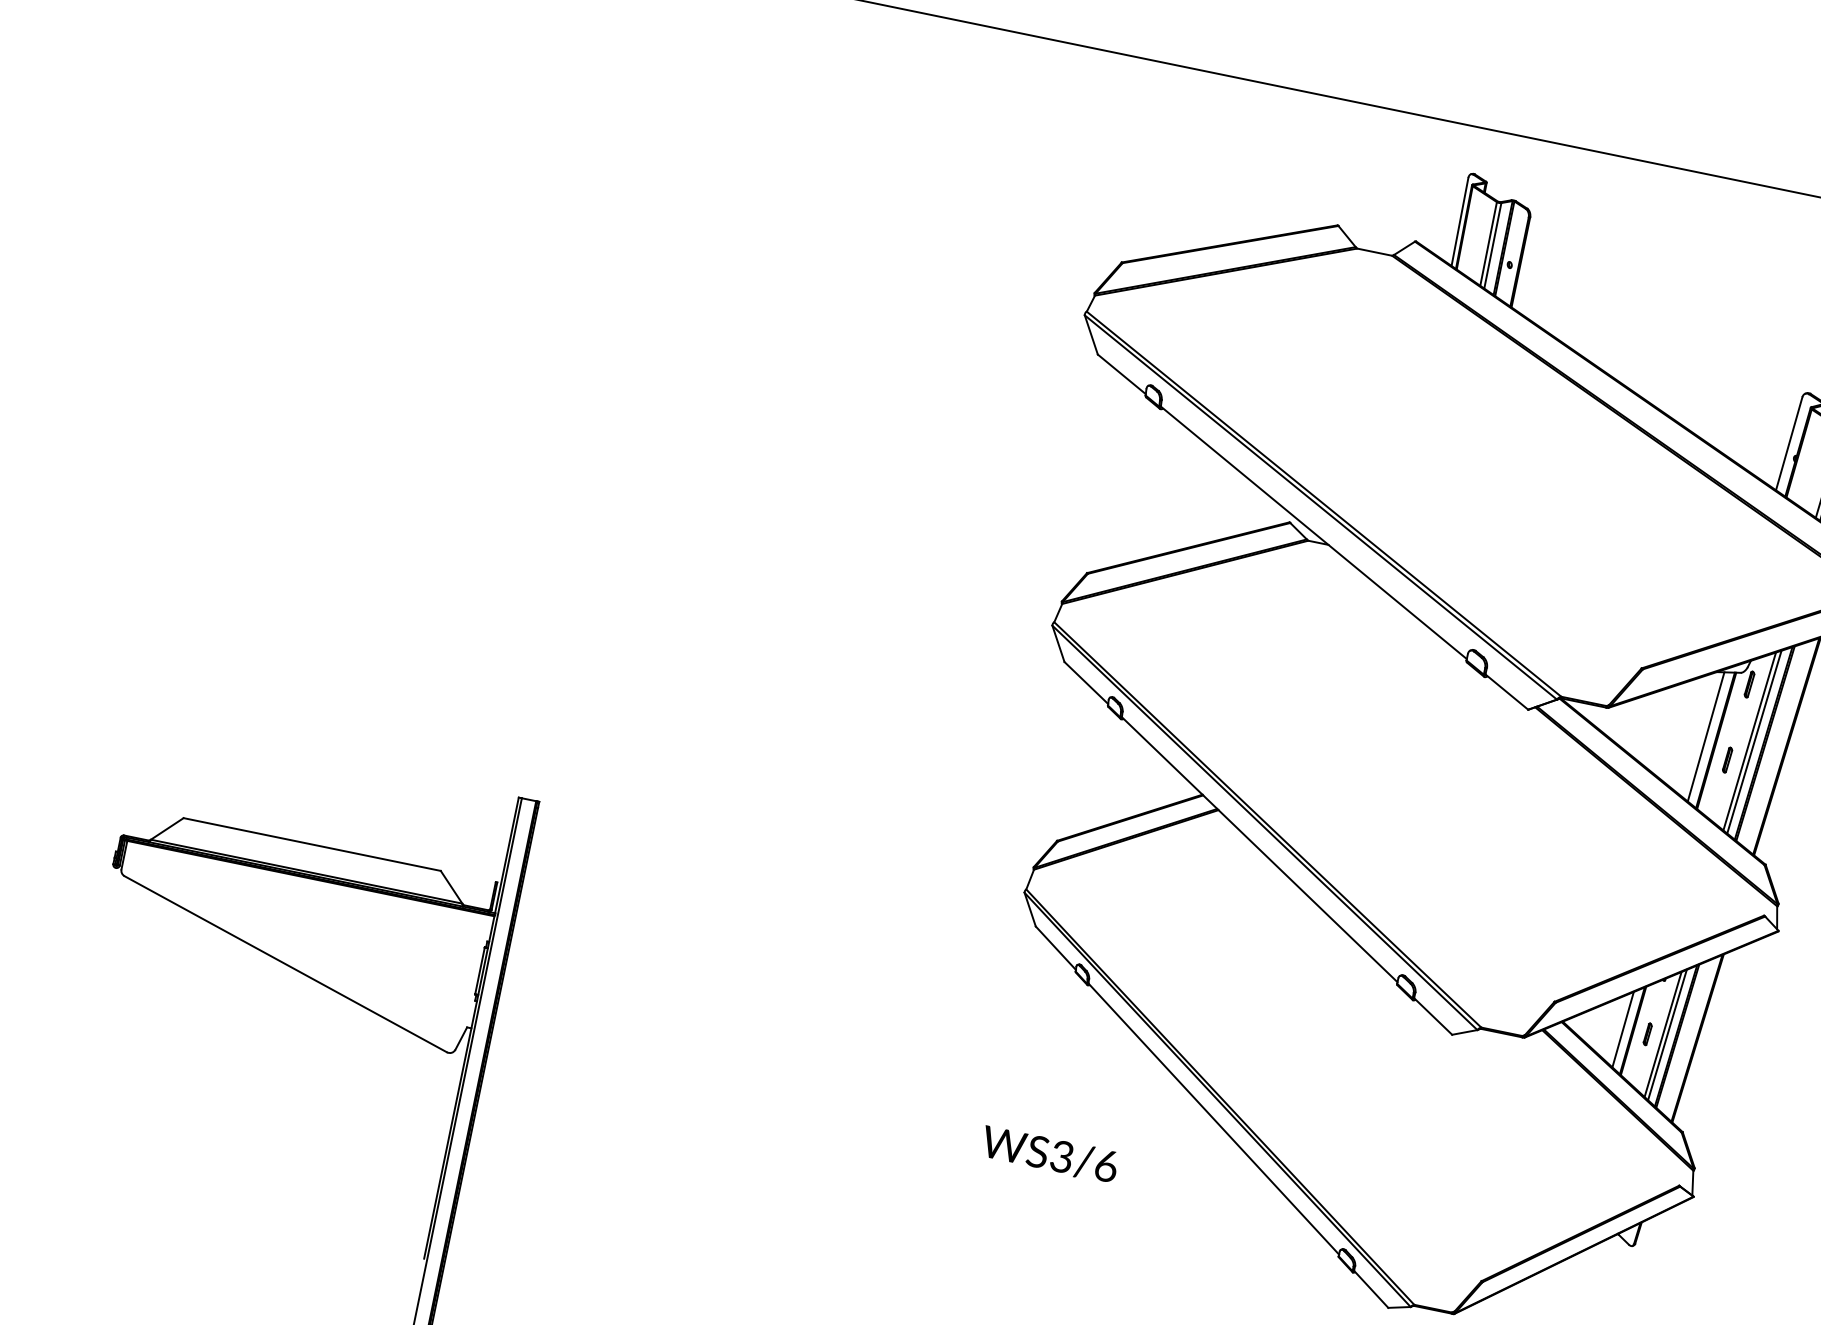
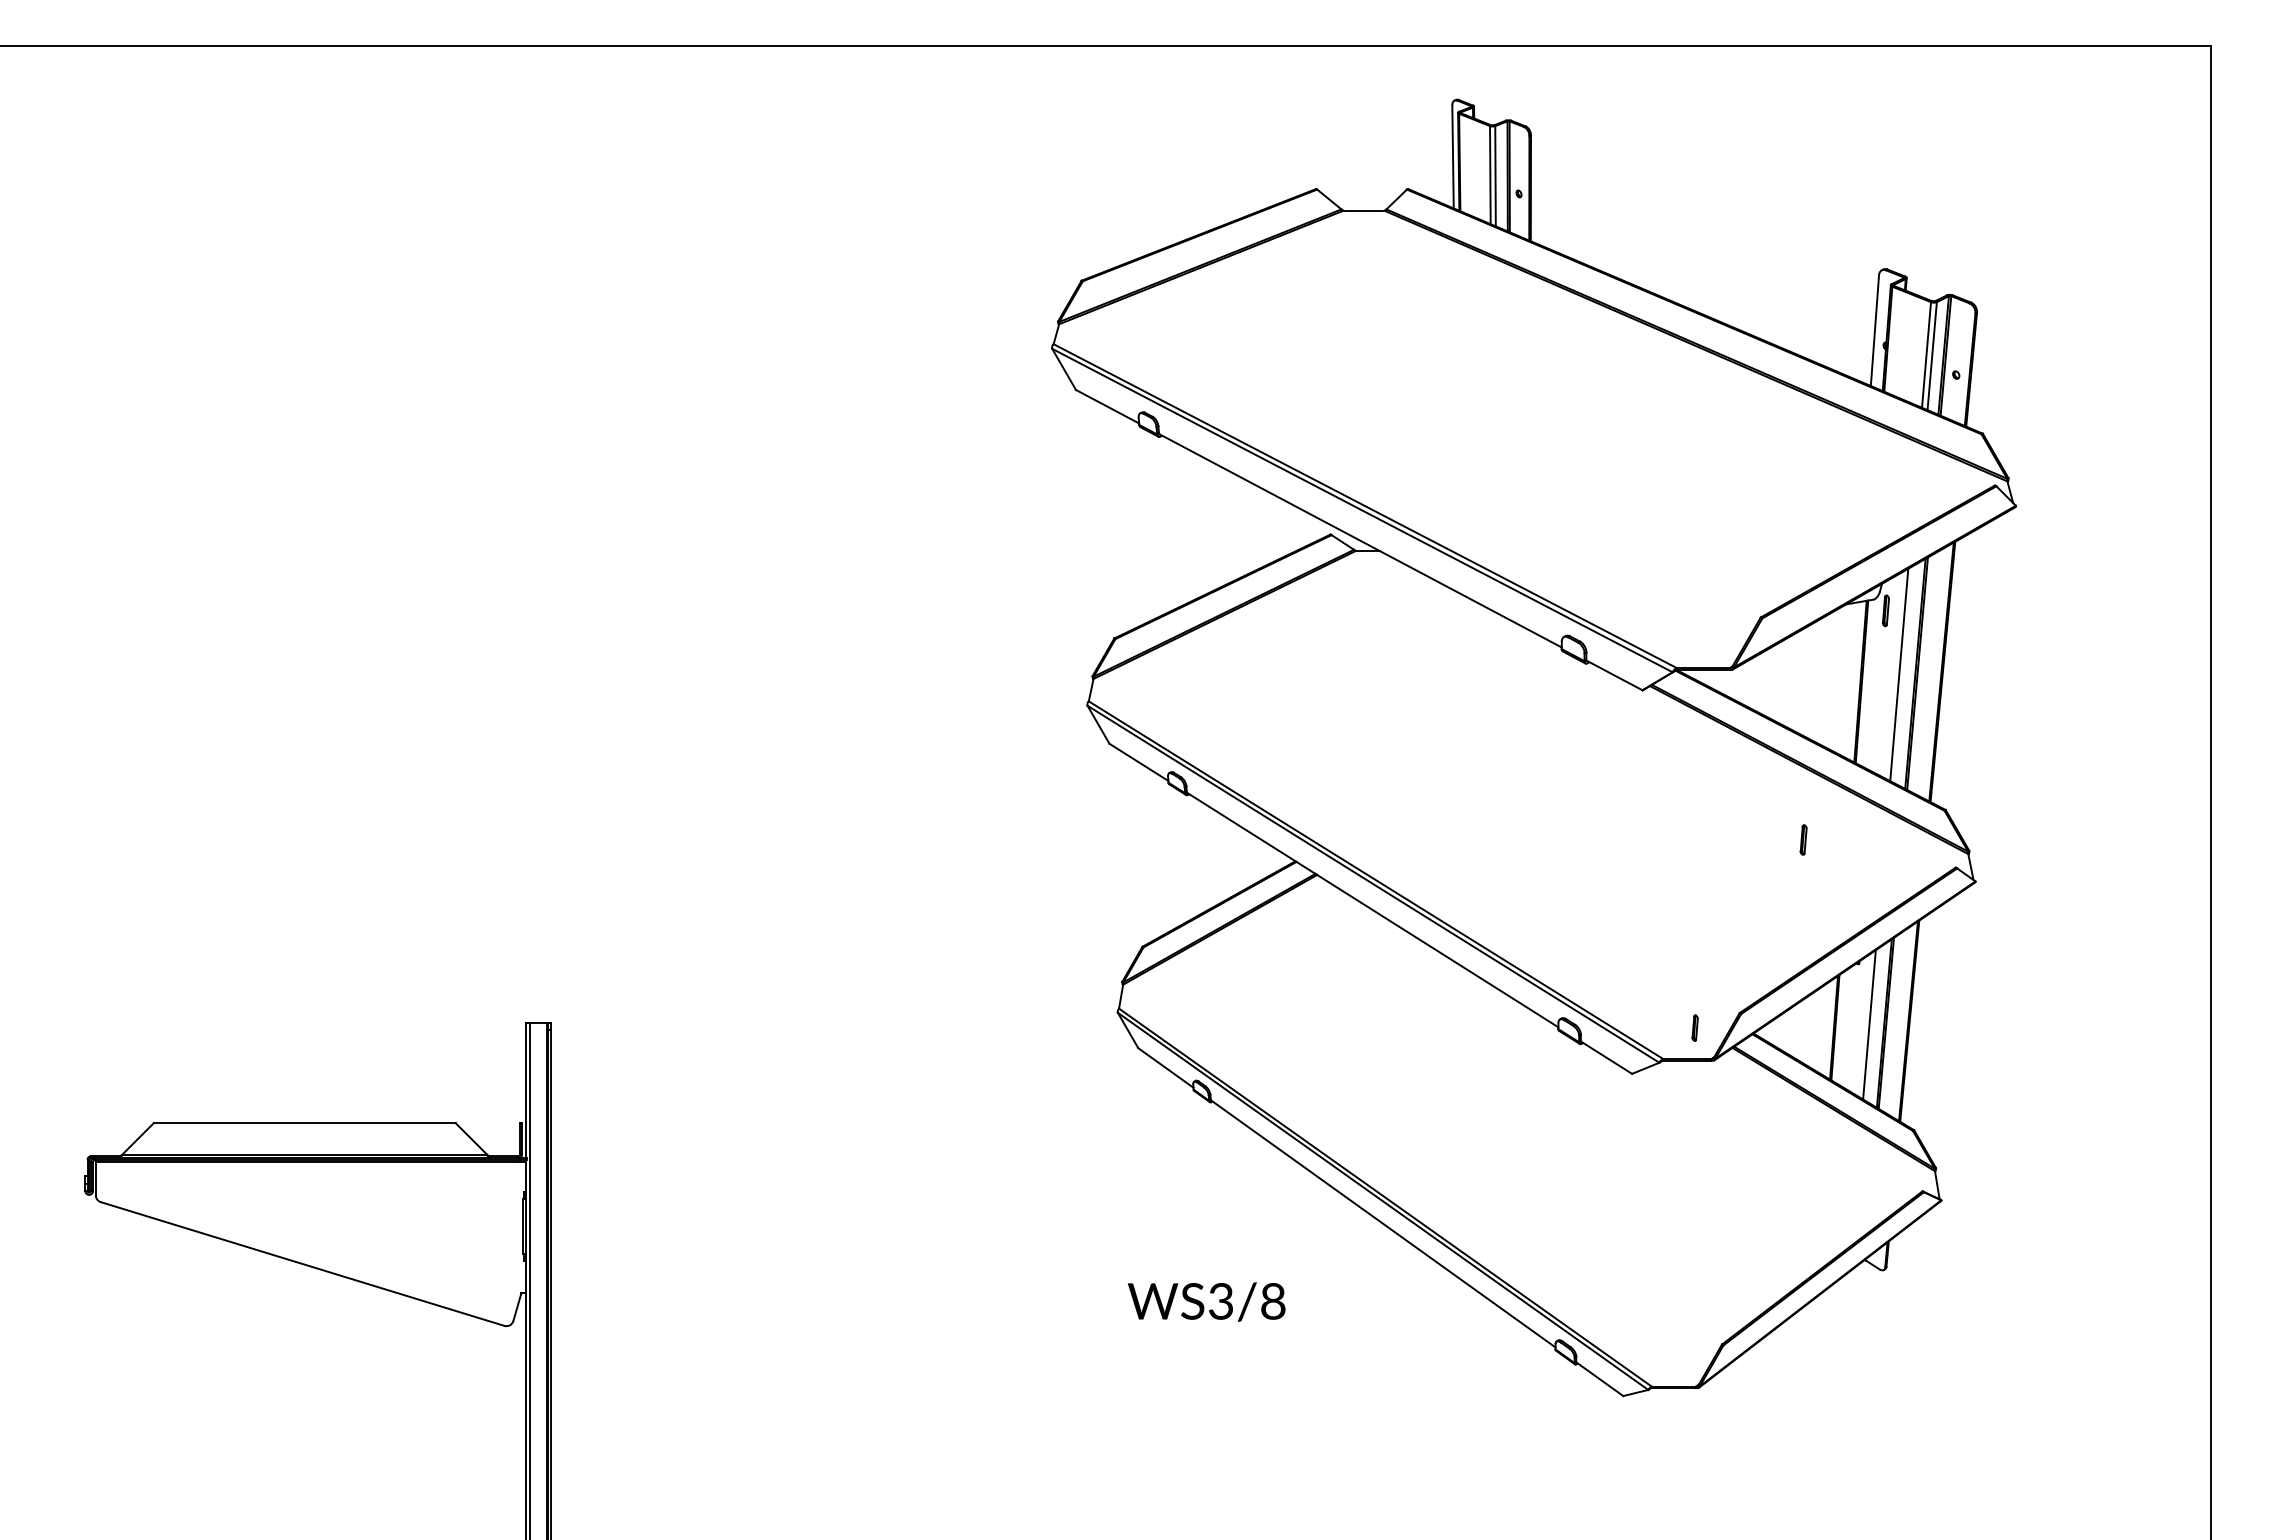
line: (1705, 736) -> (1848, 679), removed
line: (1754, 742) -> (1904, 674), removed
part: (1727, 759) -> (1803, 839), moved
line: (1623, 1029) -> (1823, 1028), removed
part: (1647, 1033) -> (1694, 1027), moved
line: (1667, 1035) -> (1874, 1024), removed
text: (1106, 1166) -> (1273, 1301), WS3/6 -> WS3/8

